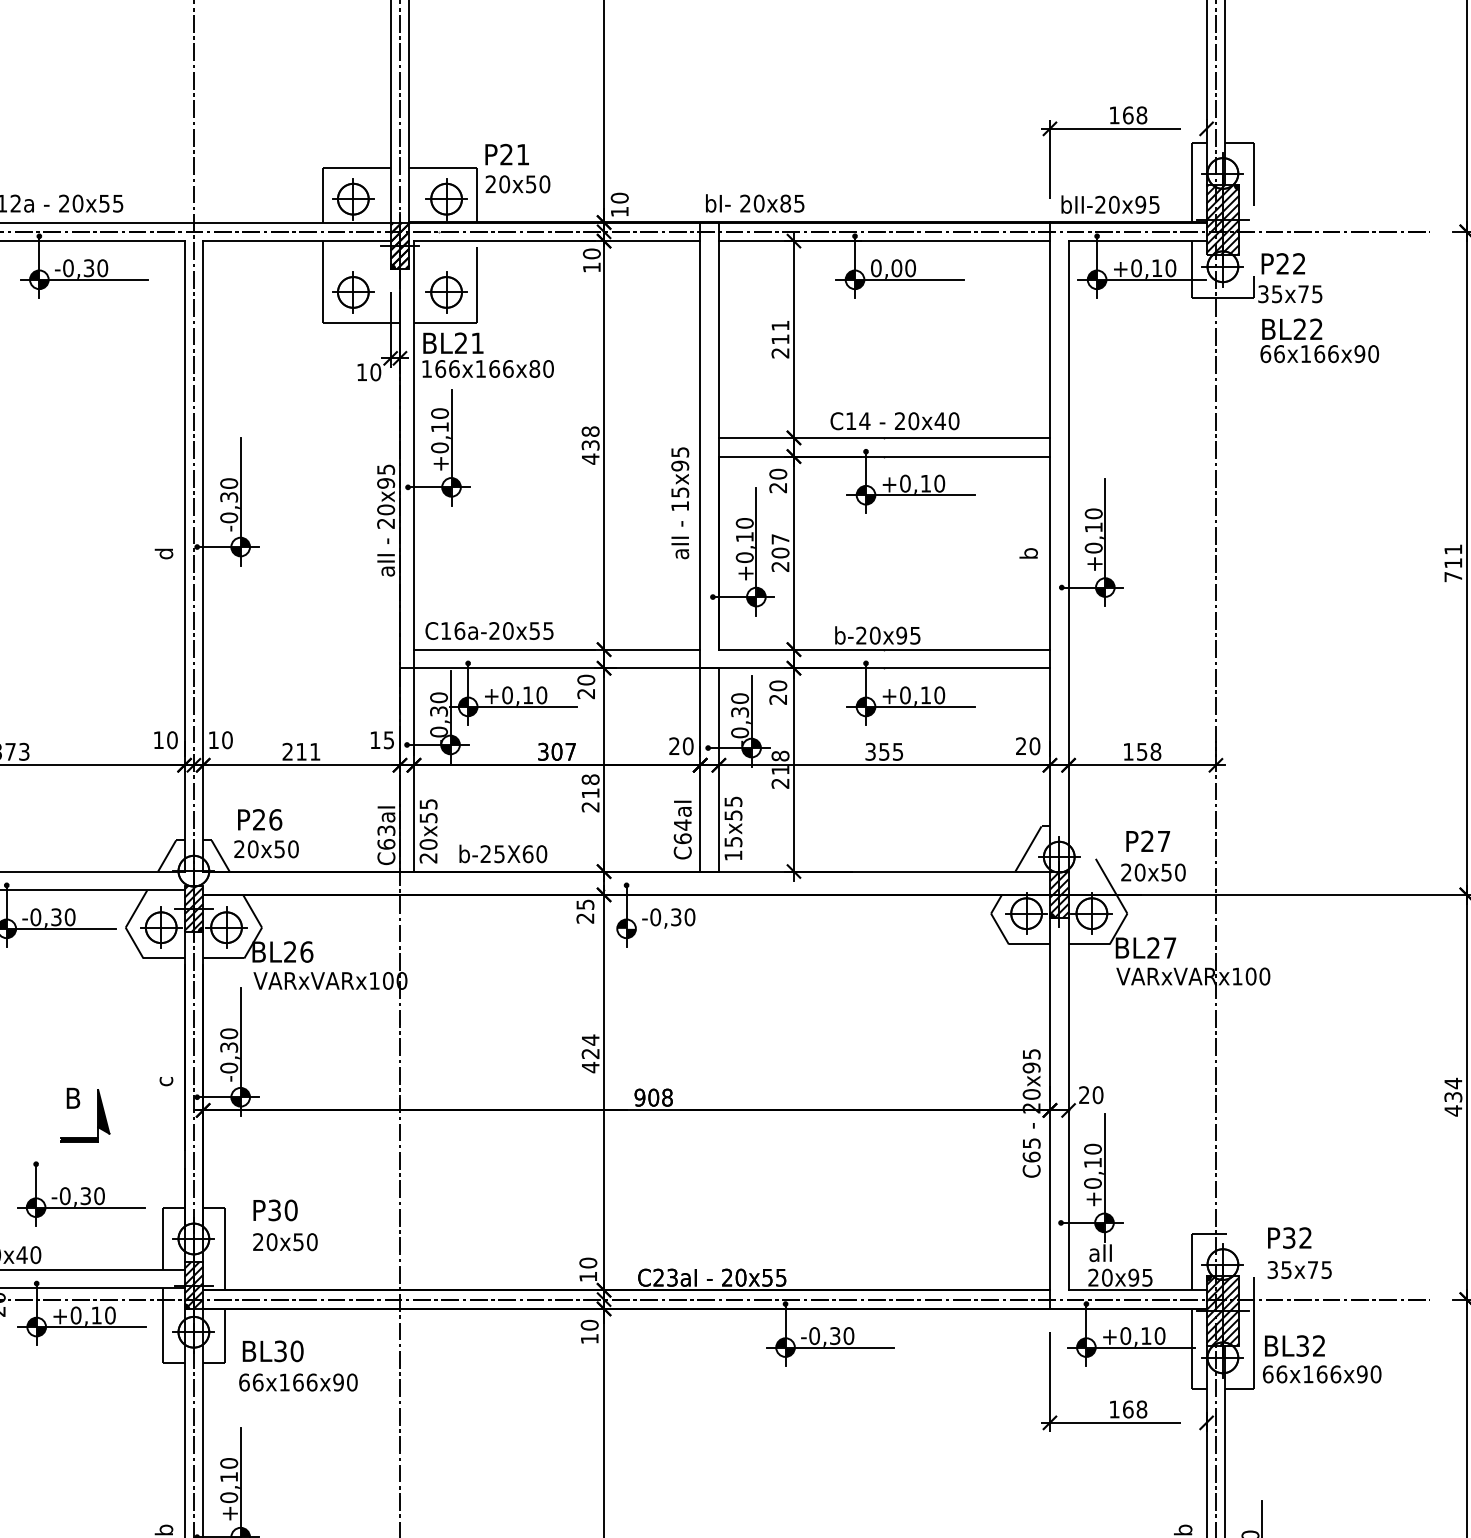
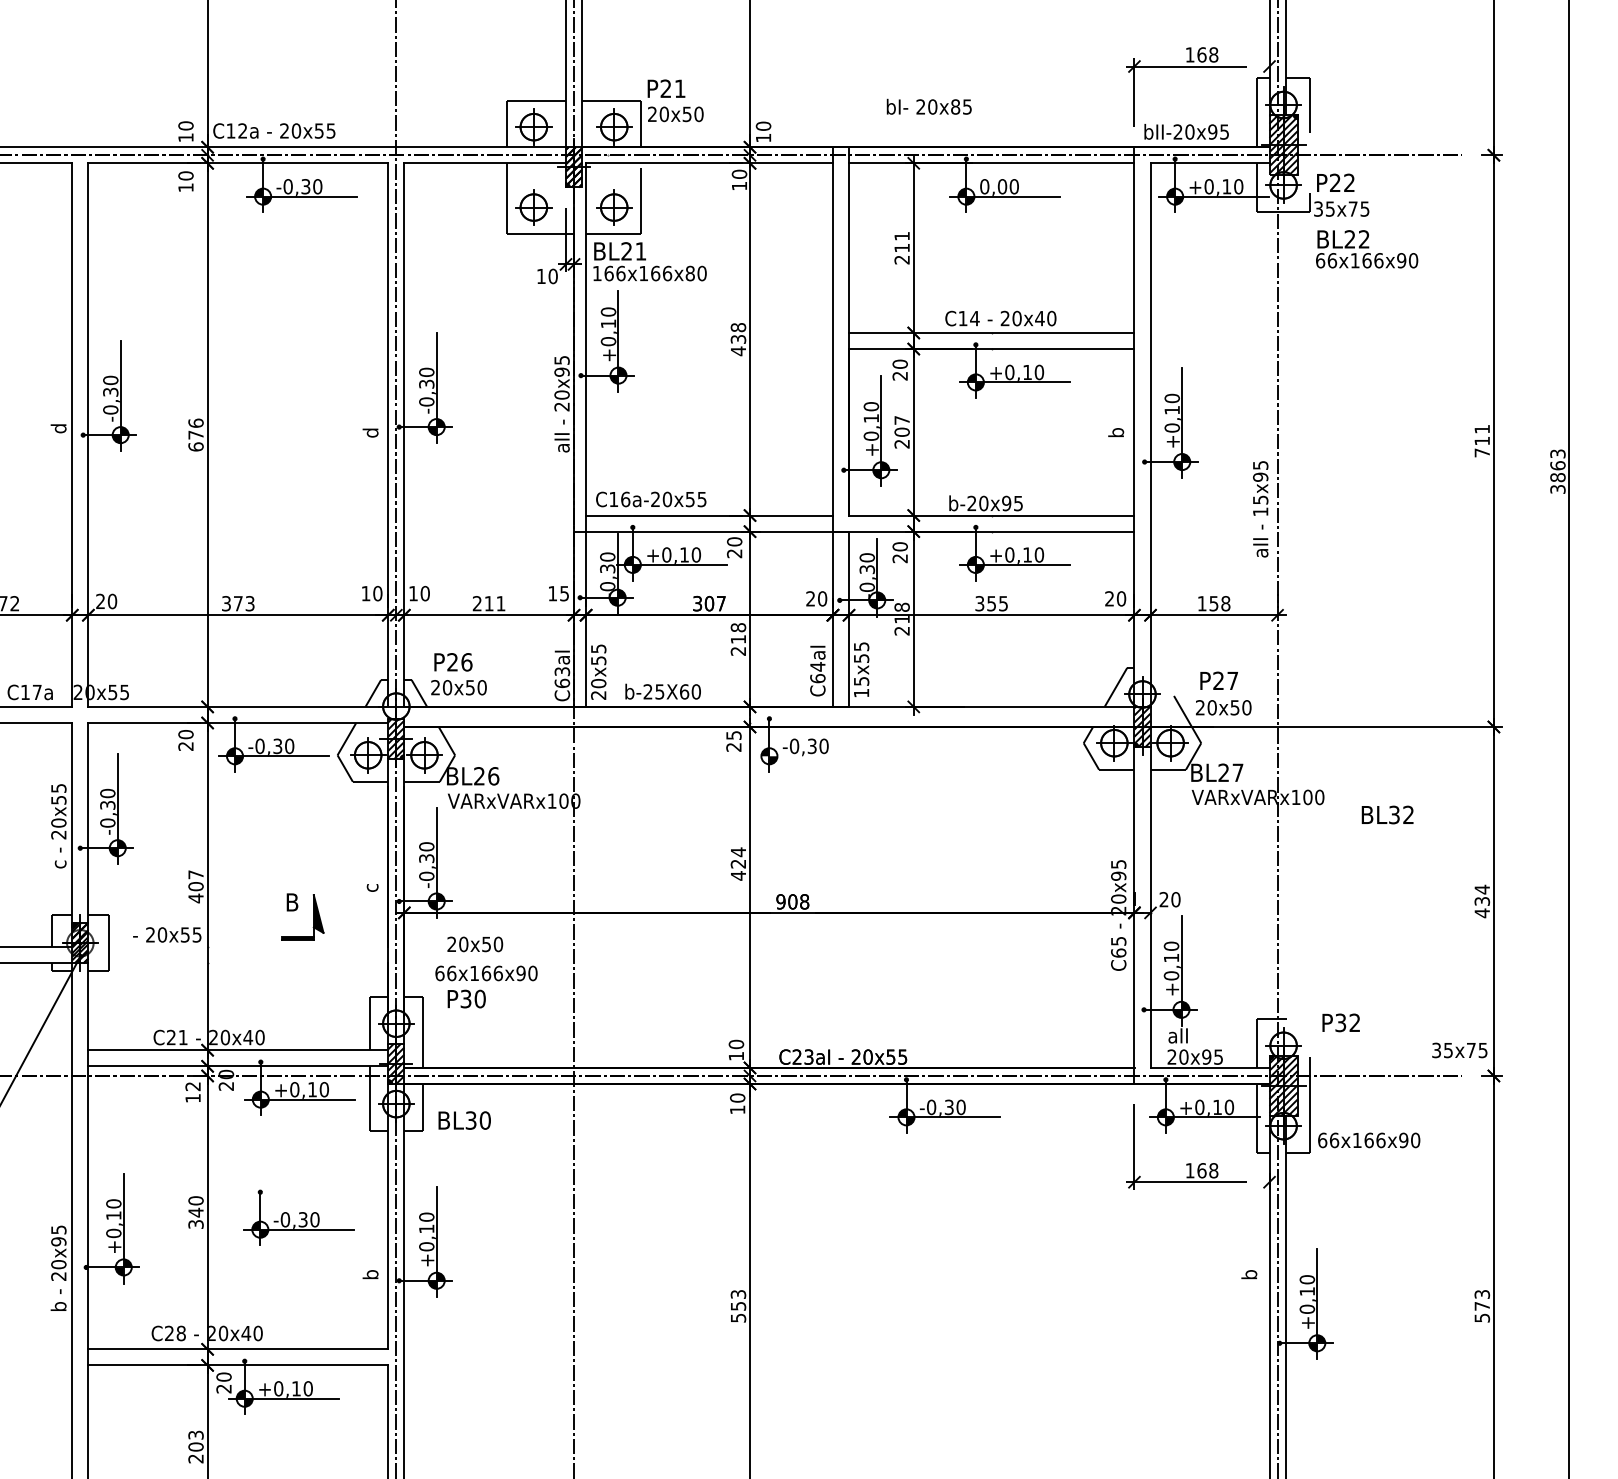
text: (754, 203) -> (928, 106), moved
text: (680, 503) -> (1260, 509), moved
part: (80, 1193) -> (298, 1217), moved
text: (285, 1242) -> (475, 944), moved
text: (1299, 1270) -> (1459, 1050), moved
text: (1294, 1345) -> (1387, 814), moved
text: (298, 1382) -> (486, 973), moved

